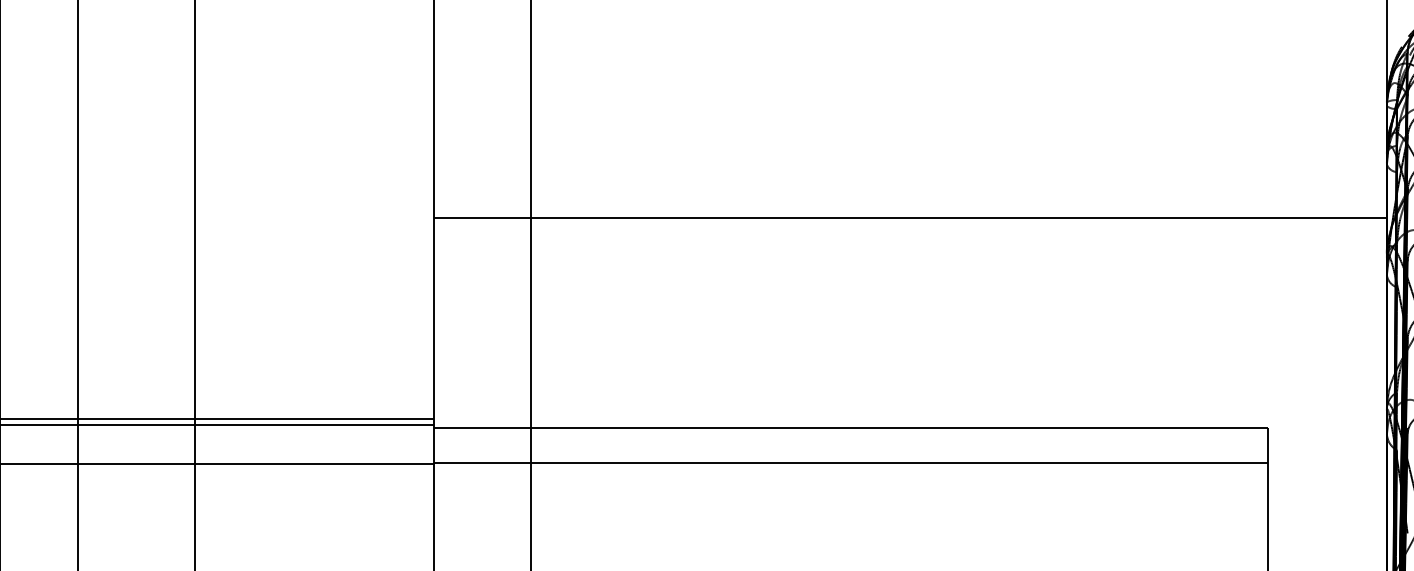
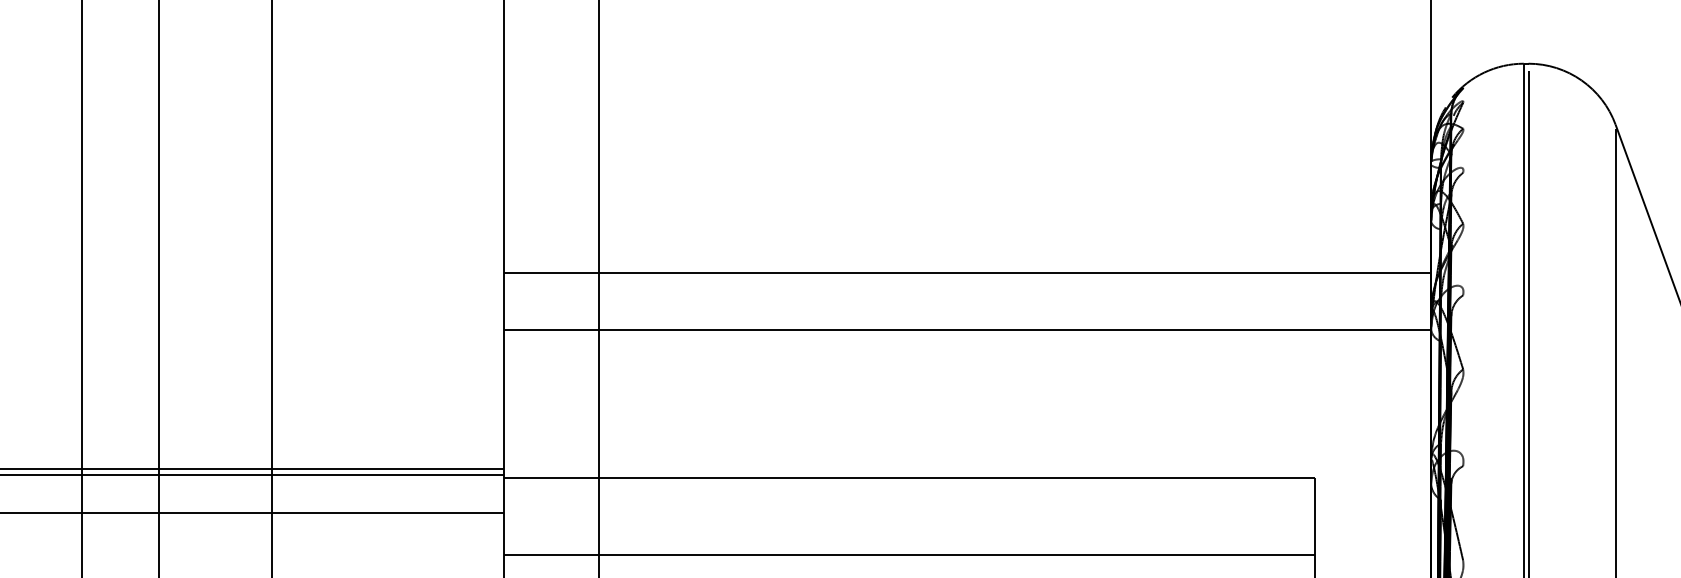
line: (910, 276) -> (967, 330), added
line: (850, 463) -> (909, 554), moved

